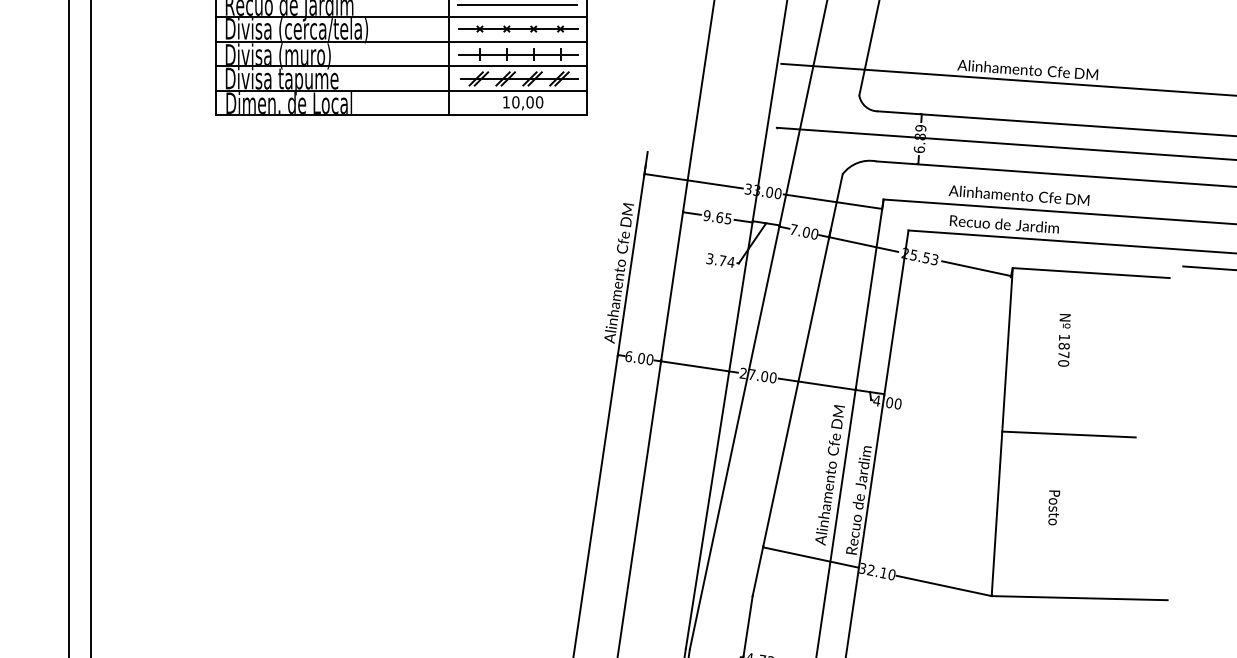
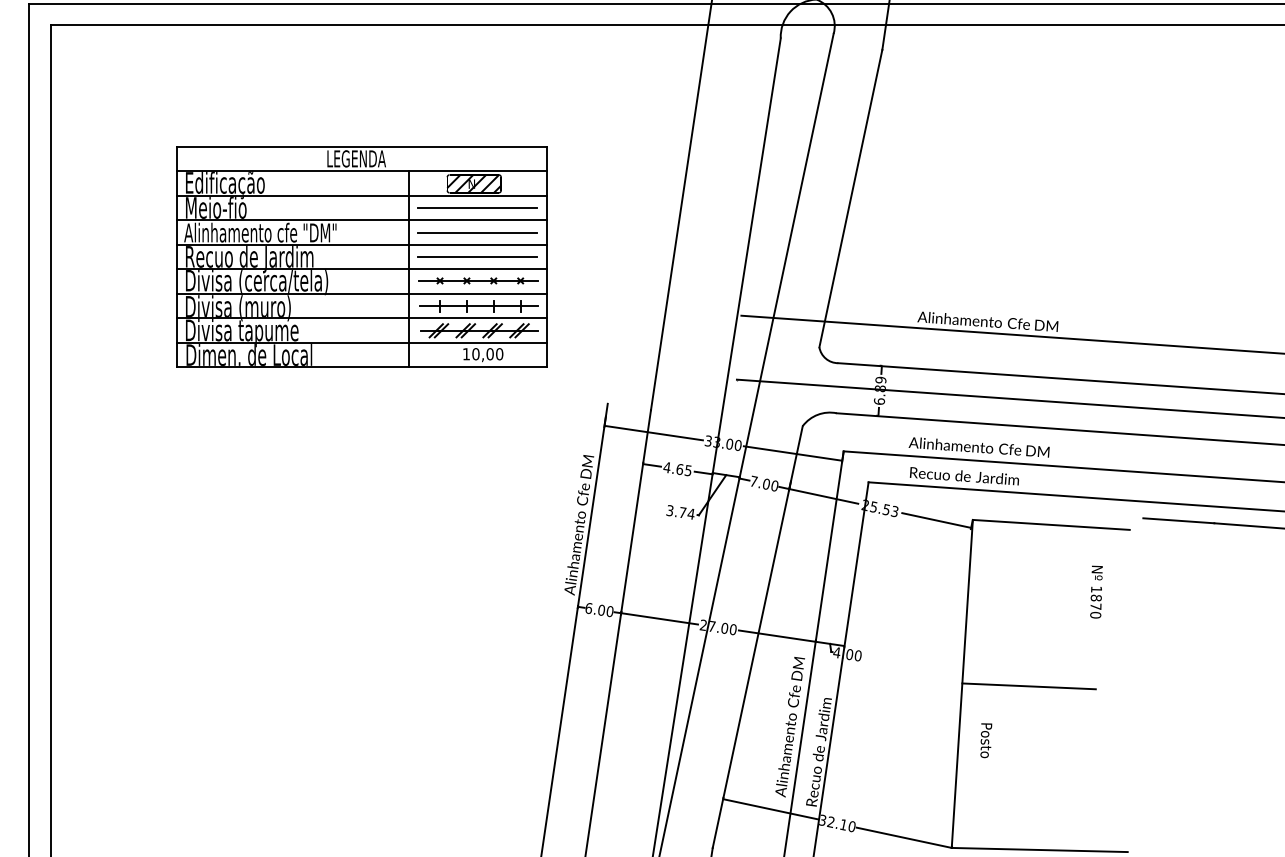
text: (706, 215) -> (666, 467), 9.65 -> 4.65
text: (1064, 339) -> (1096, 591), moved
text: (1054, 507) -> (986, 740), moved

